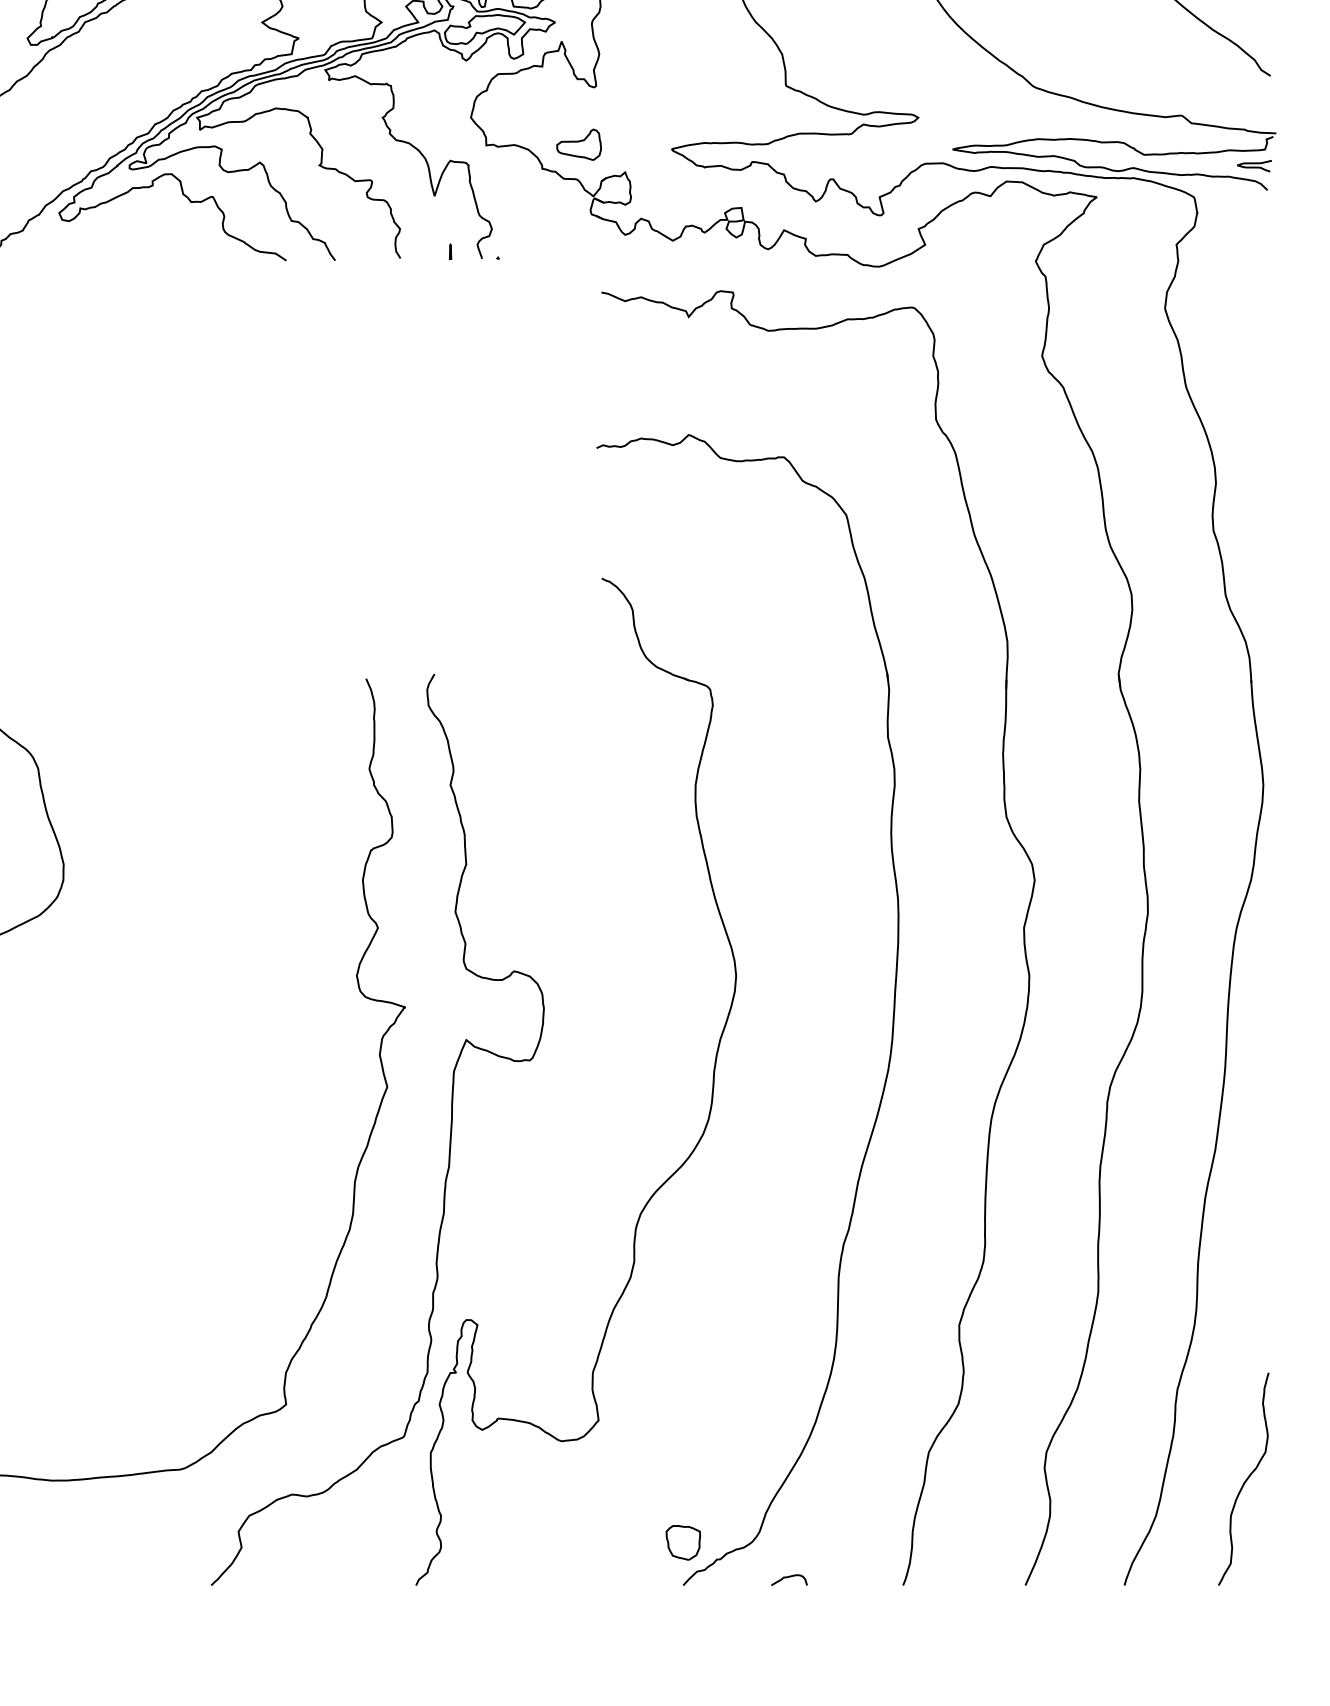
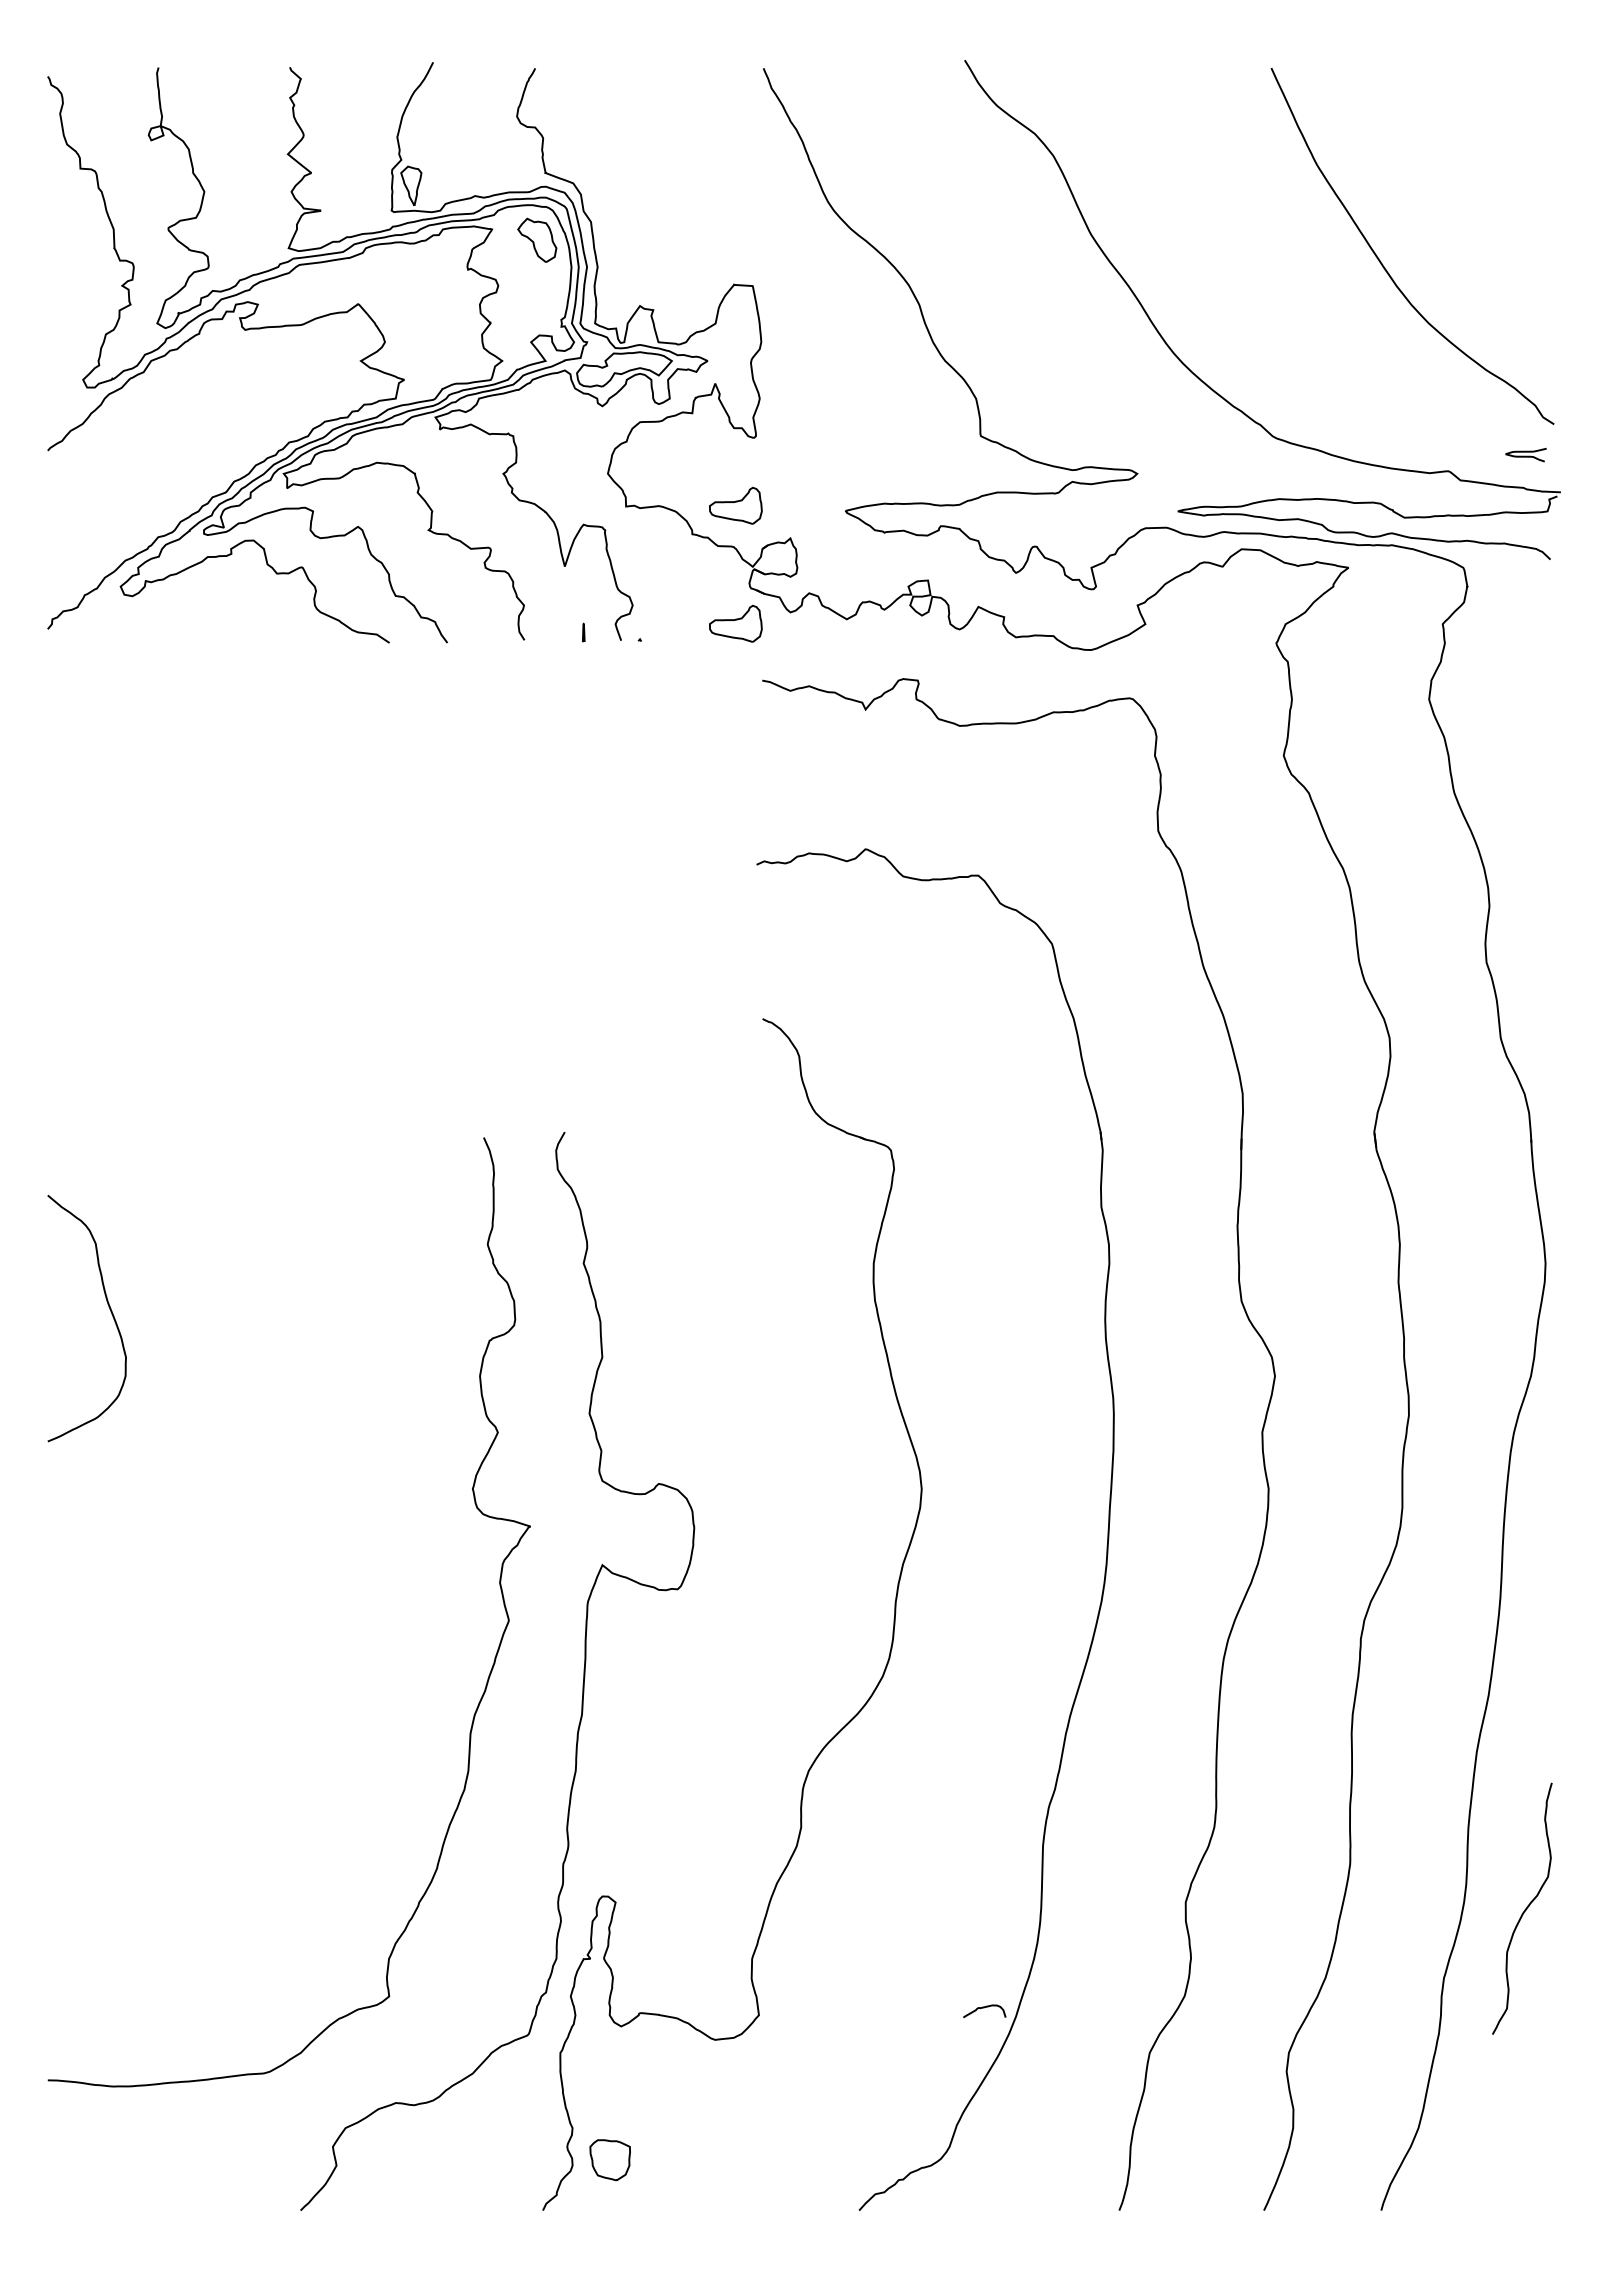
curve: (1254, 166) -> (1525, 455), moved
part: (578, 244) -> (735, 623), added
curve: (1245, 1479) -> (1524, 1909), moved
part: (682, 1543) -> (609, 2160), moved
curve: (789, 1577) -> (984, 2008), moved

